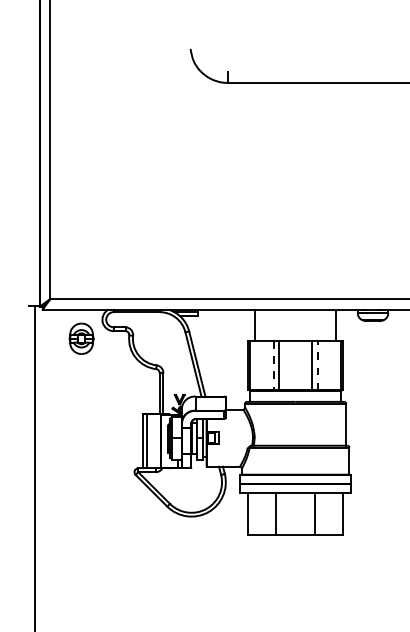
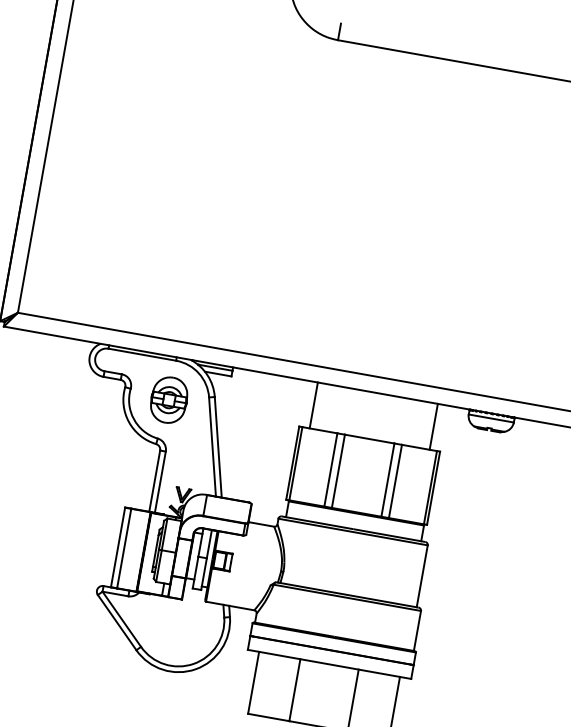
part: (81, 338) -> (169, 399), moved
line: (273, 365) -> (330, 469), dashed -> solid
line: (317, 365) -> (395, 481), dashed -> solid

